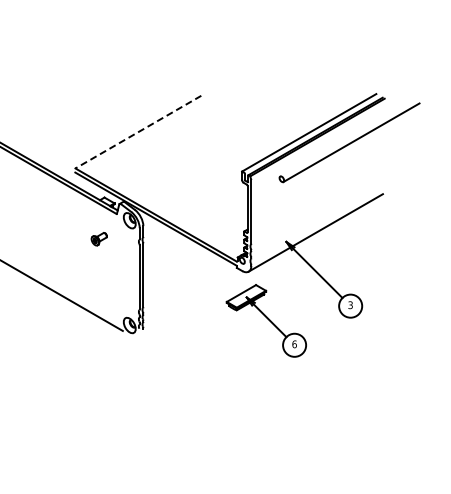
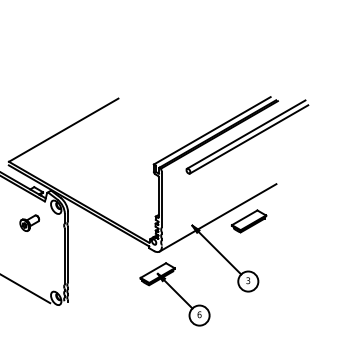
line: (138, 132) -> (63, 130), dashed -> solid
line: (348, 136) -> (246, 134), added
part: (351, 236) -> (249, 220), added
part: (98, 239) -> (29, 223), size x1.43

